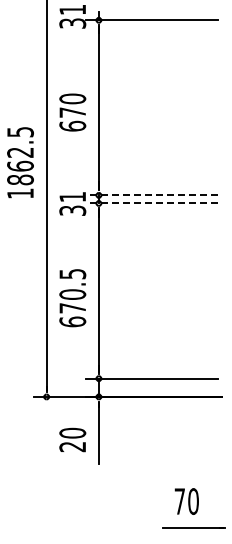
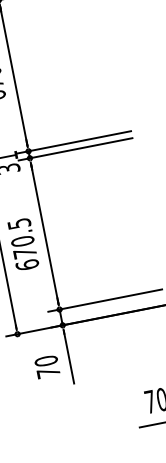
line: (151, 195) -> (74, 142), dashed -> solid
line: (151, 203) -> (75, 149), dashed -> solid
text: (72, 447) -> (48, 373), 20 -> 70

